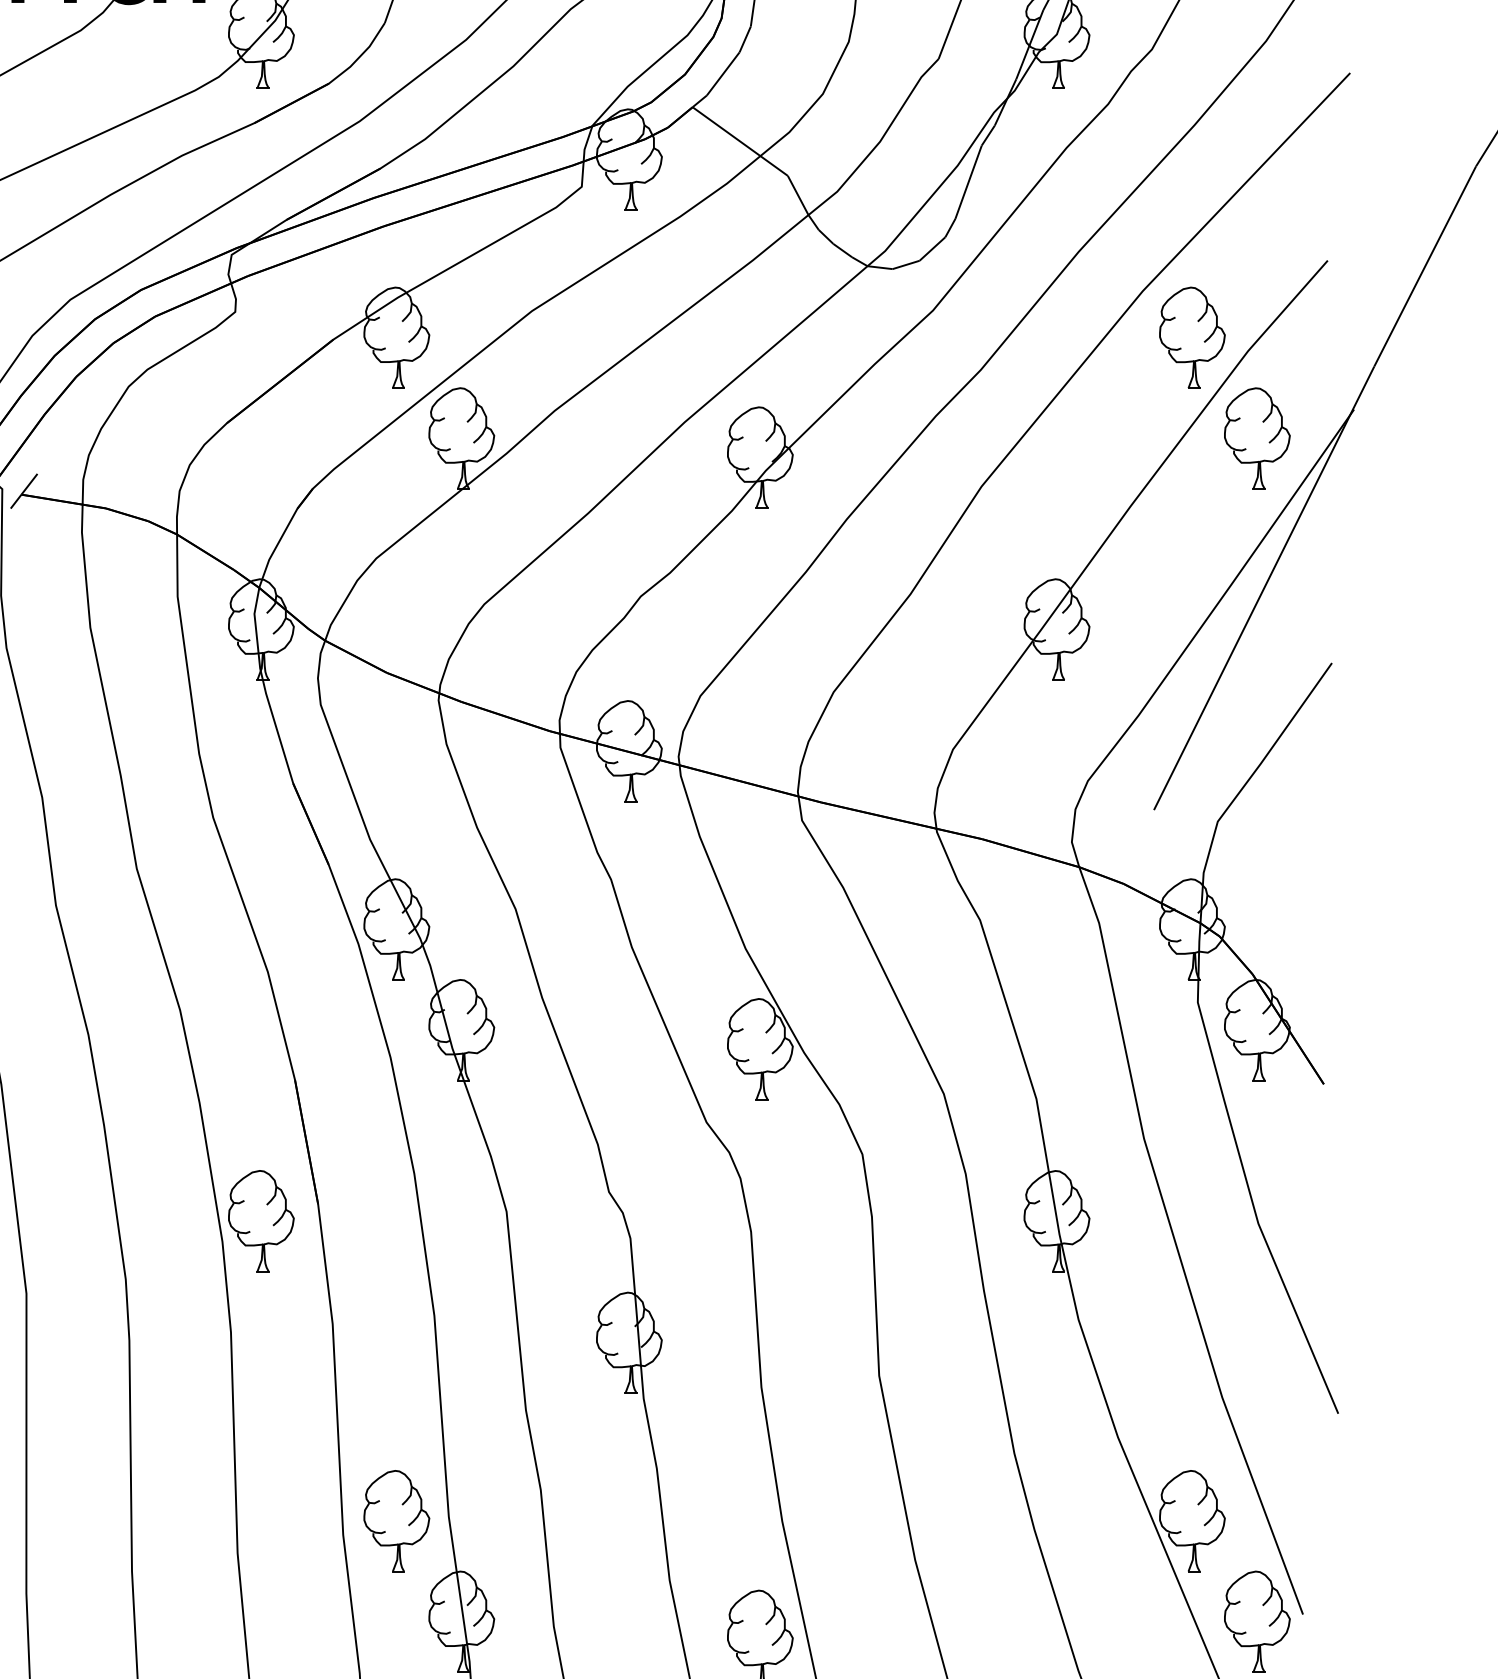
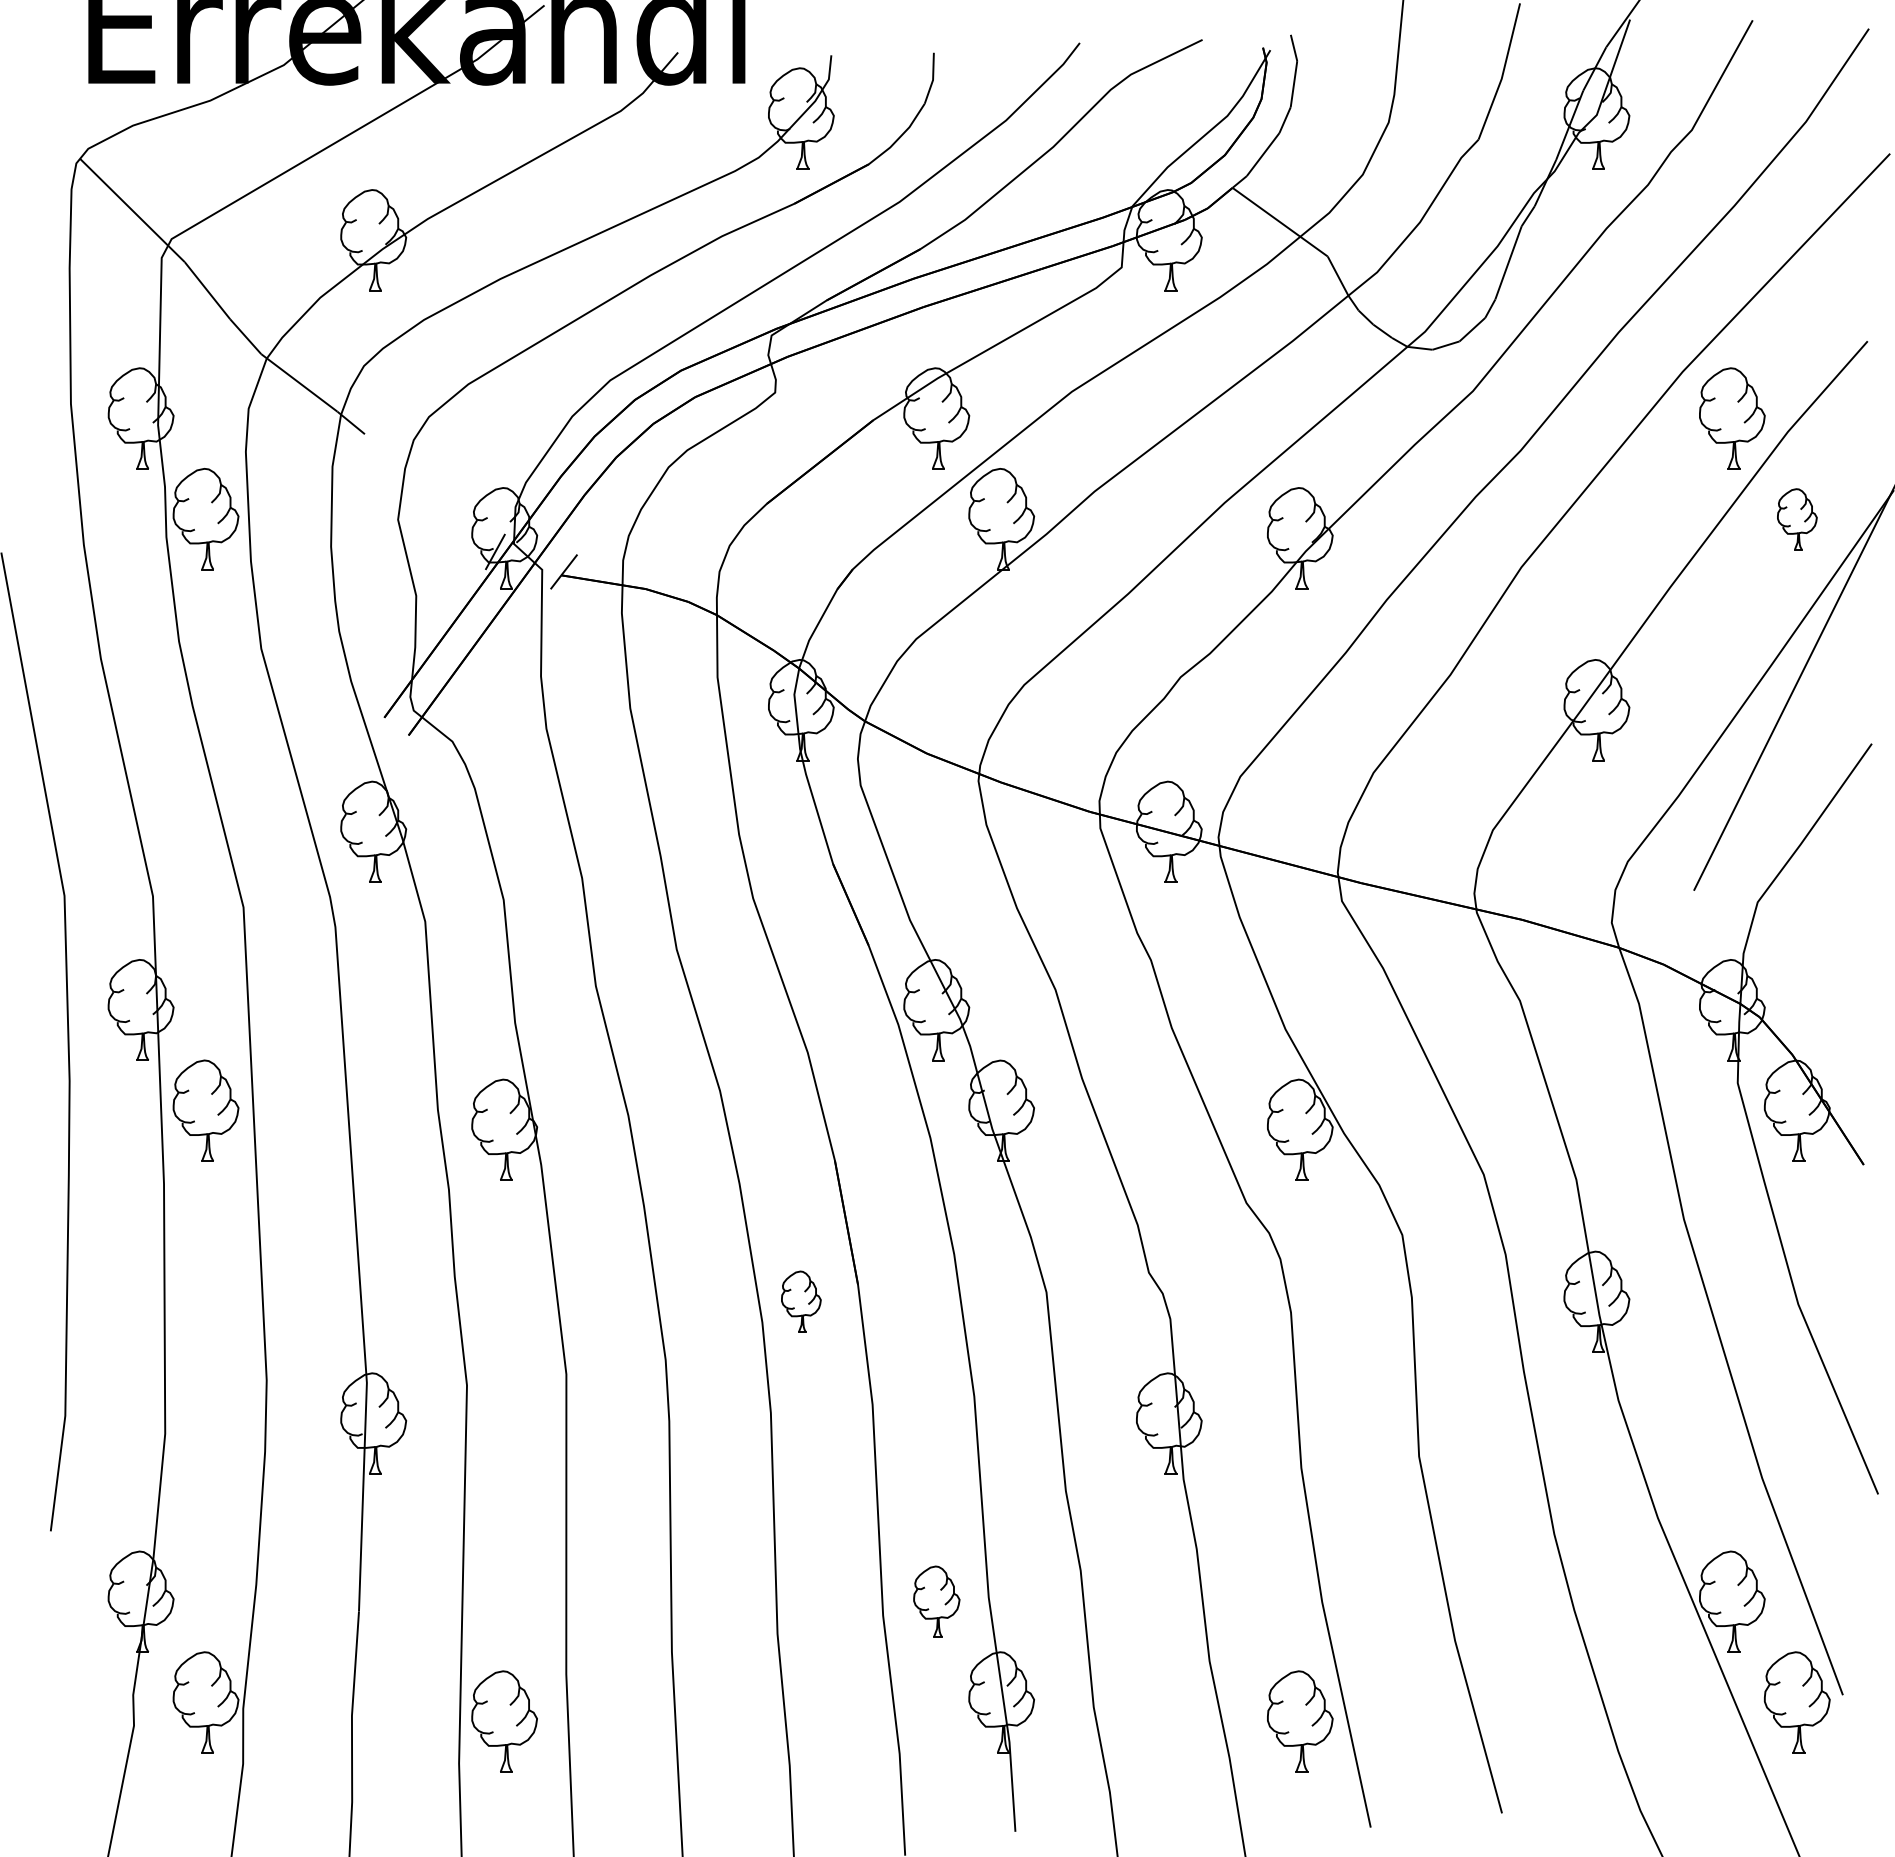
part: (1257, 438) -> (1797, 519), size x0.6
part: (261, 1220) -> (801, 1301), size x0.6
part: (396, 1520) -> (936, 1601), size x0.7

